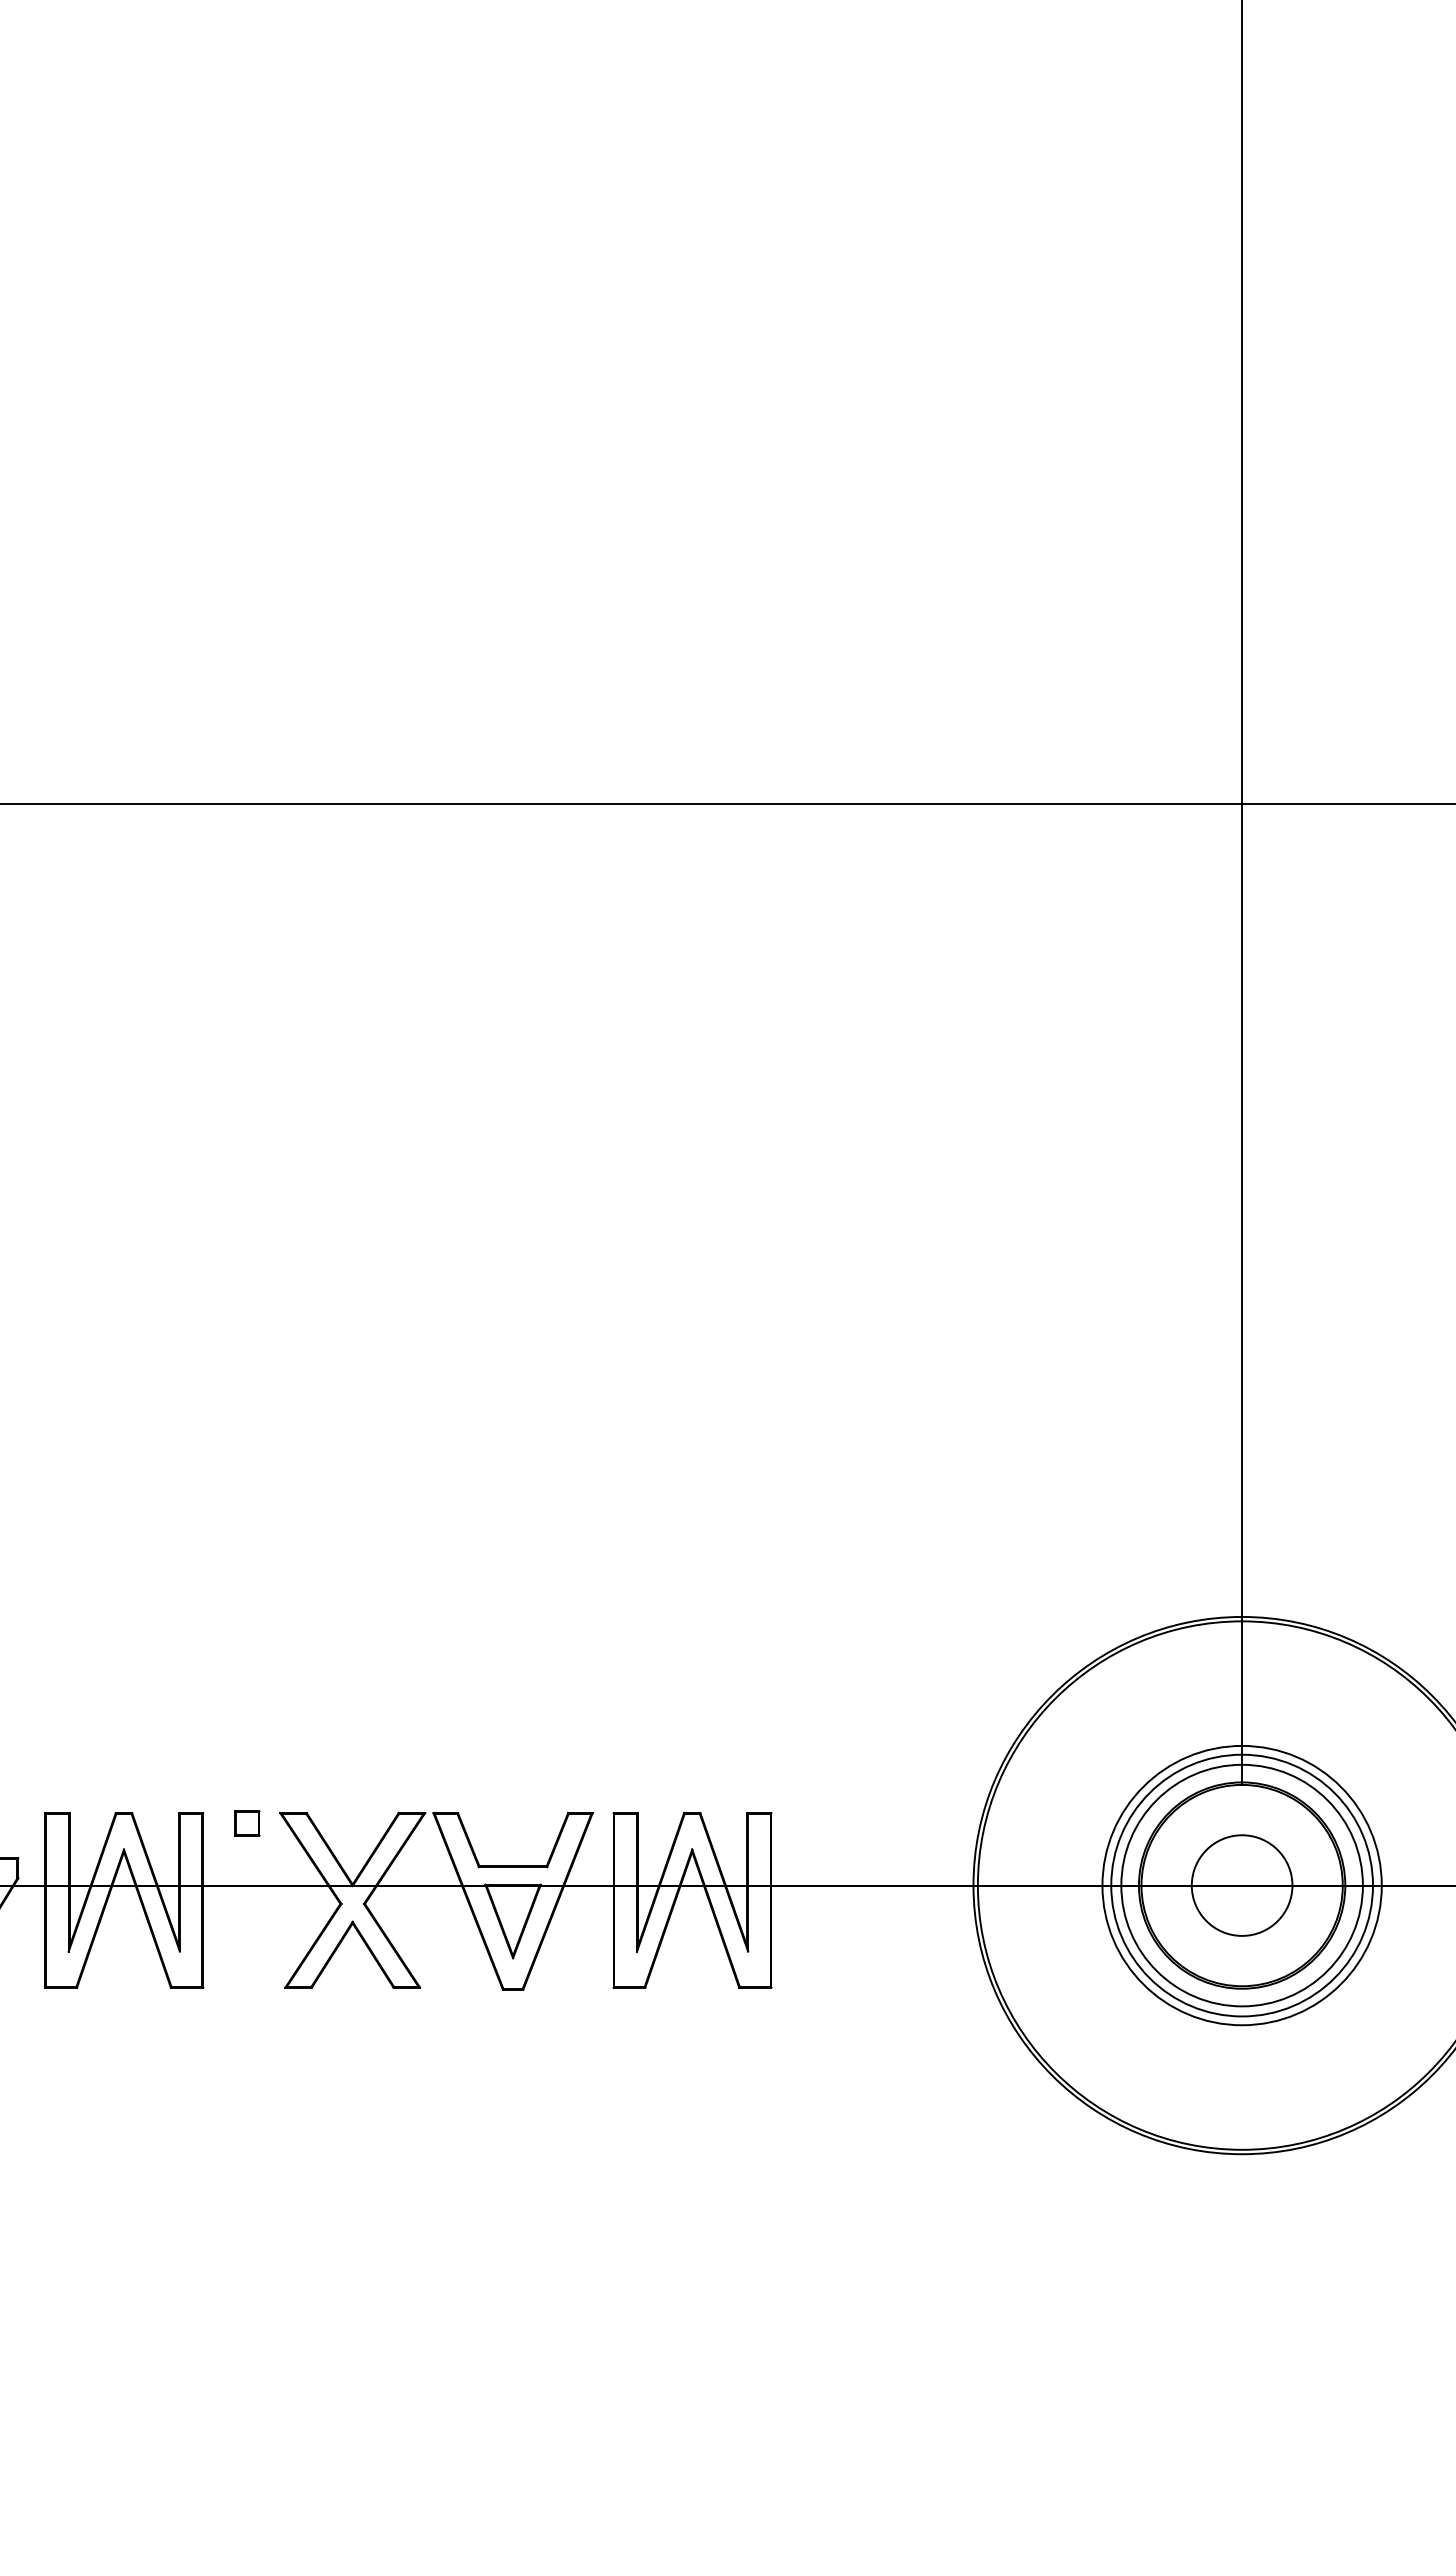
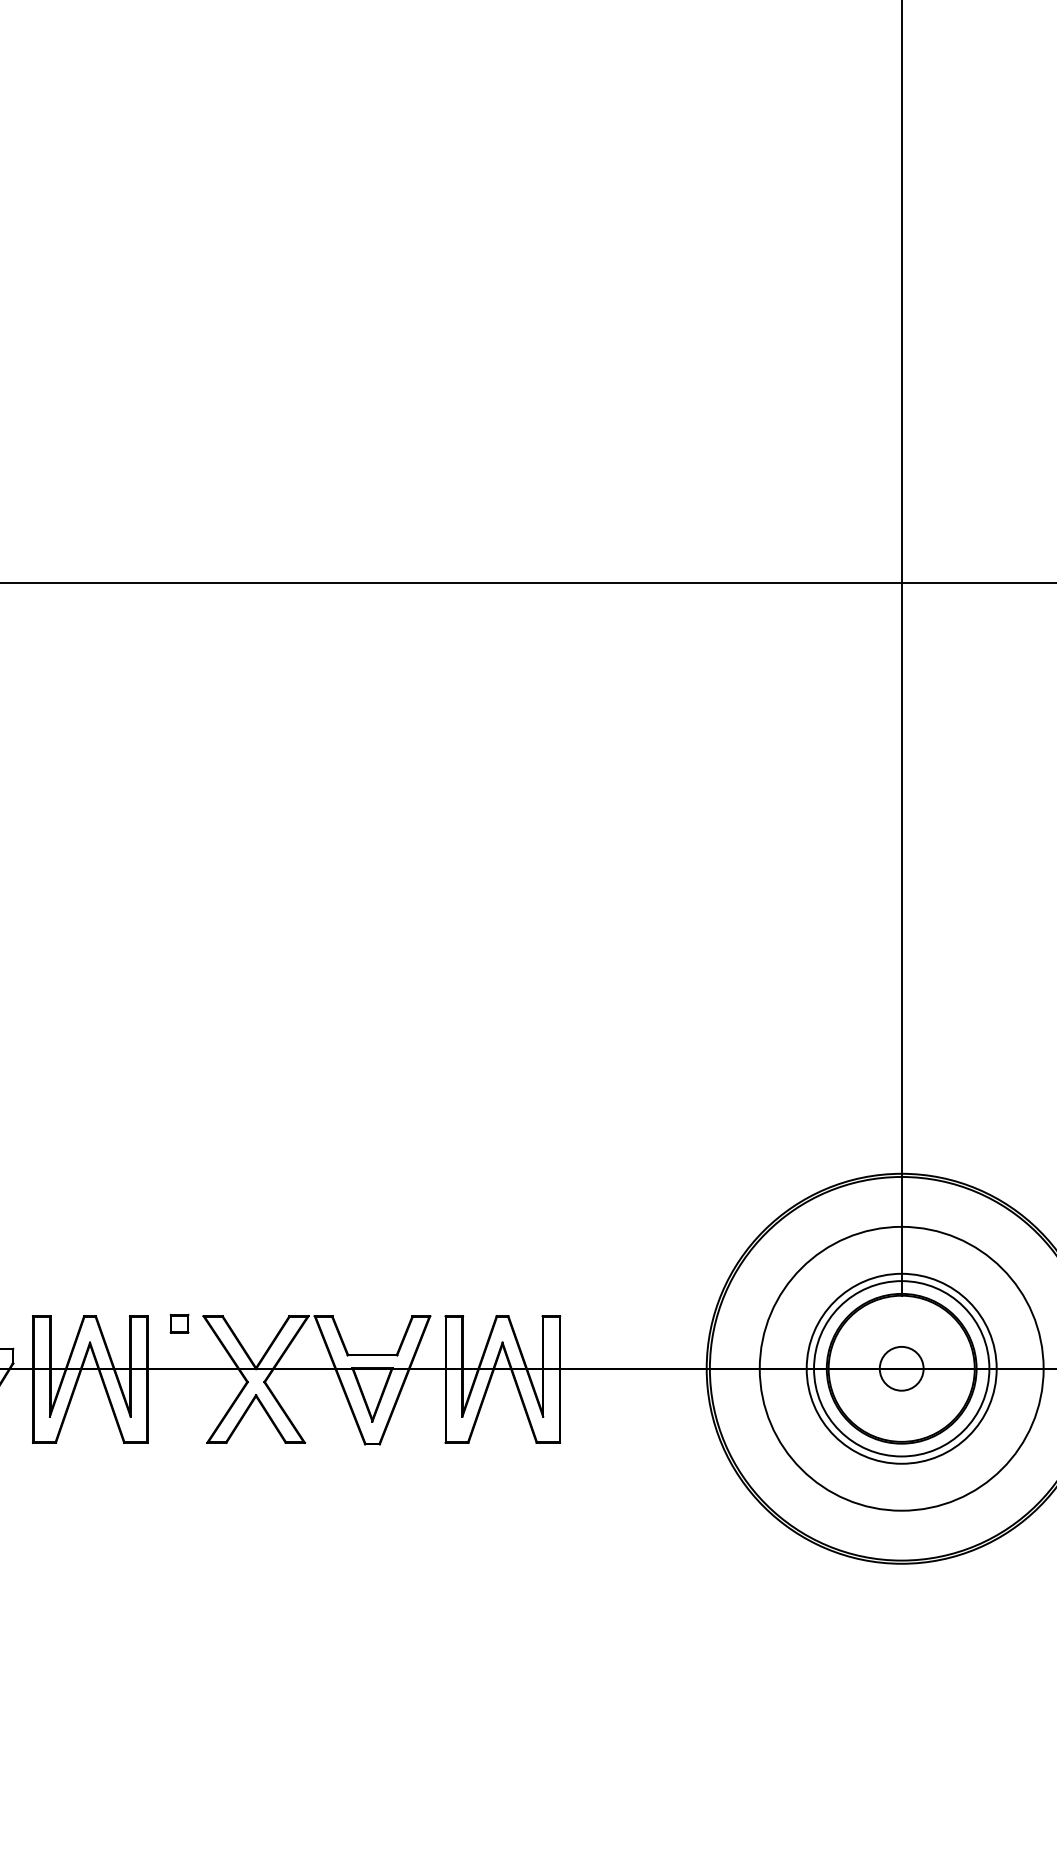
circle: (1241, 1885) -> (901, 1368), size x0.6
circle: (1241, 1885) -> (901, 1368), size x1.4

